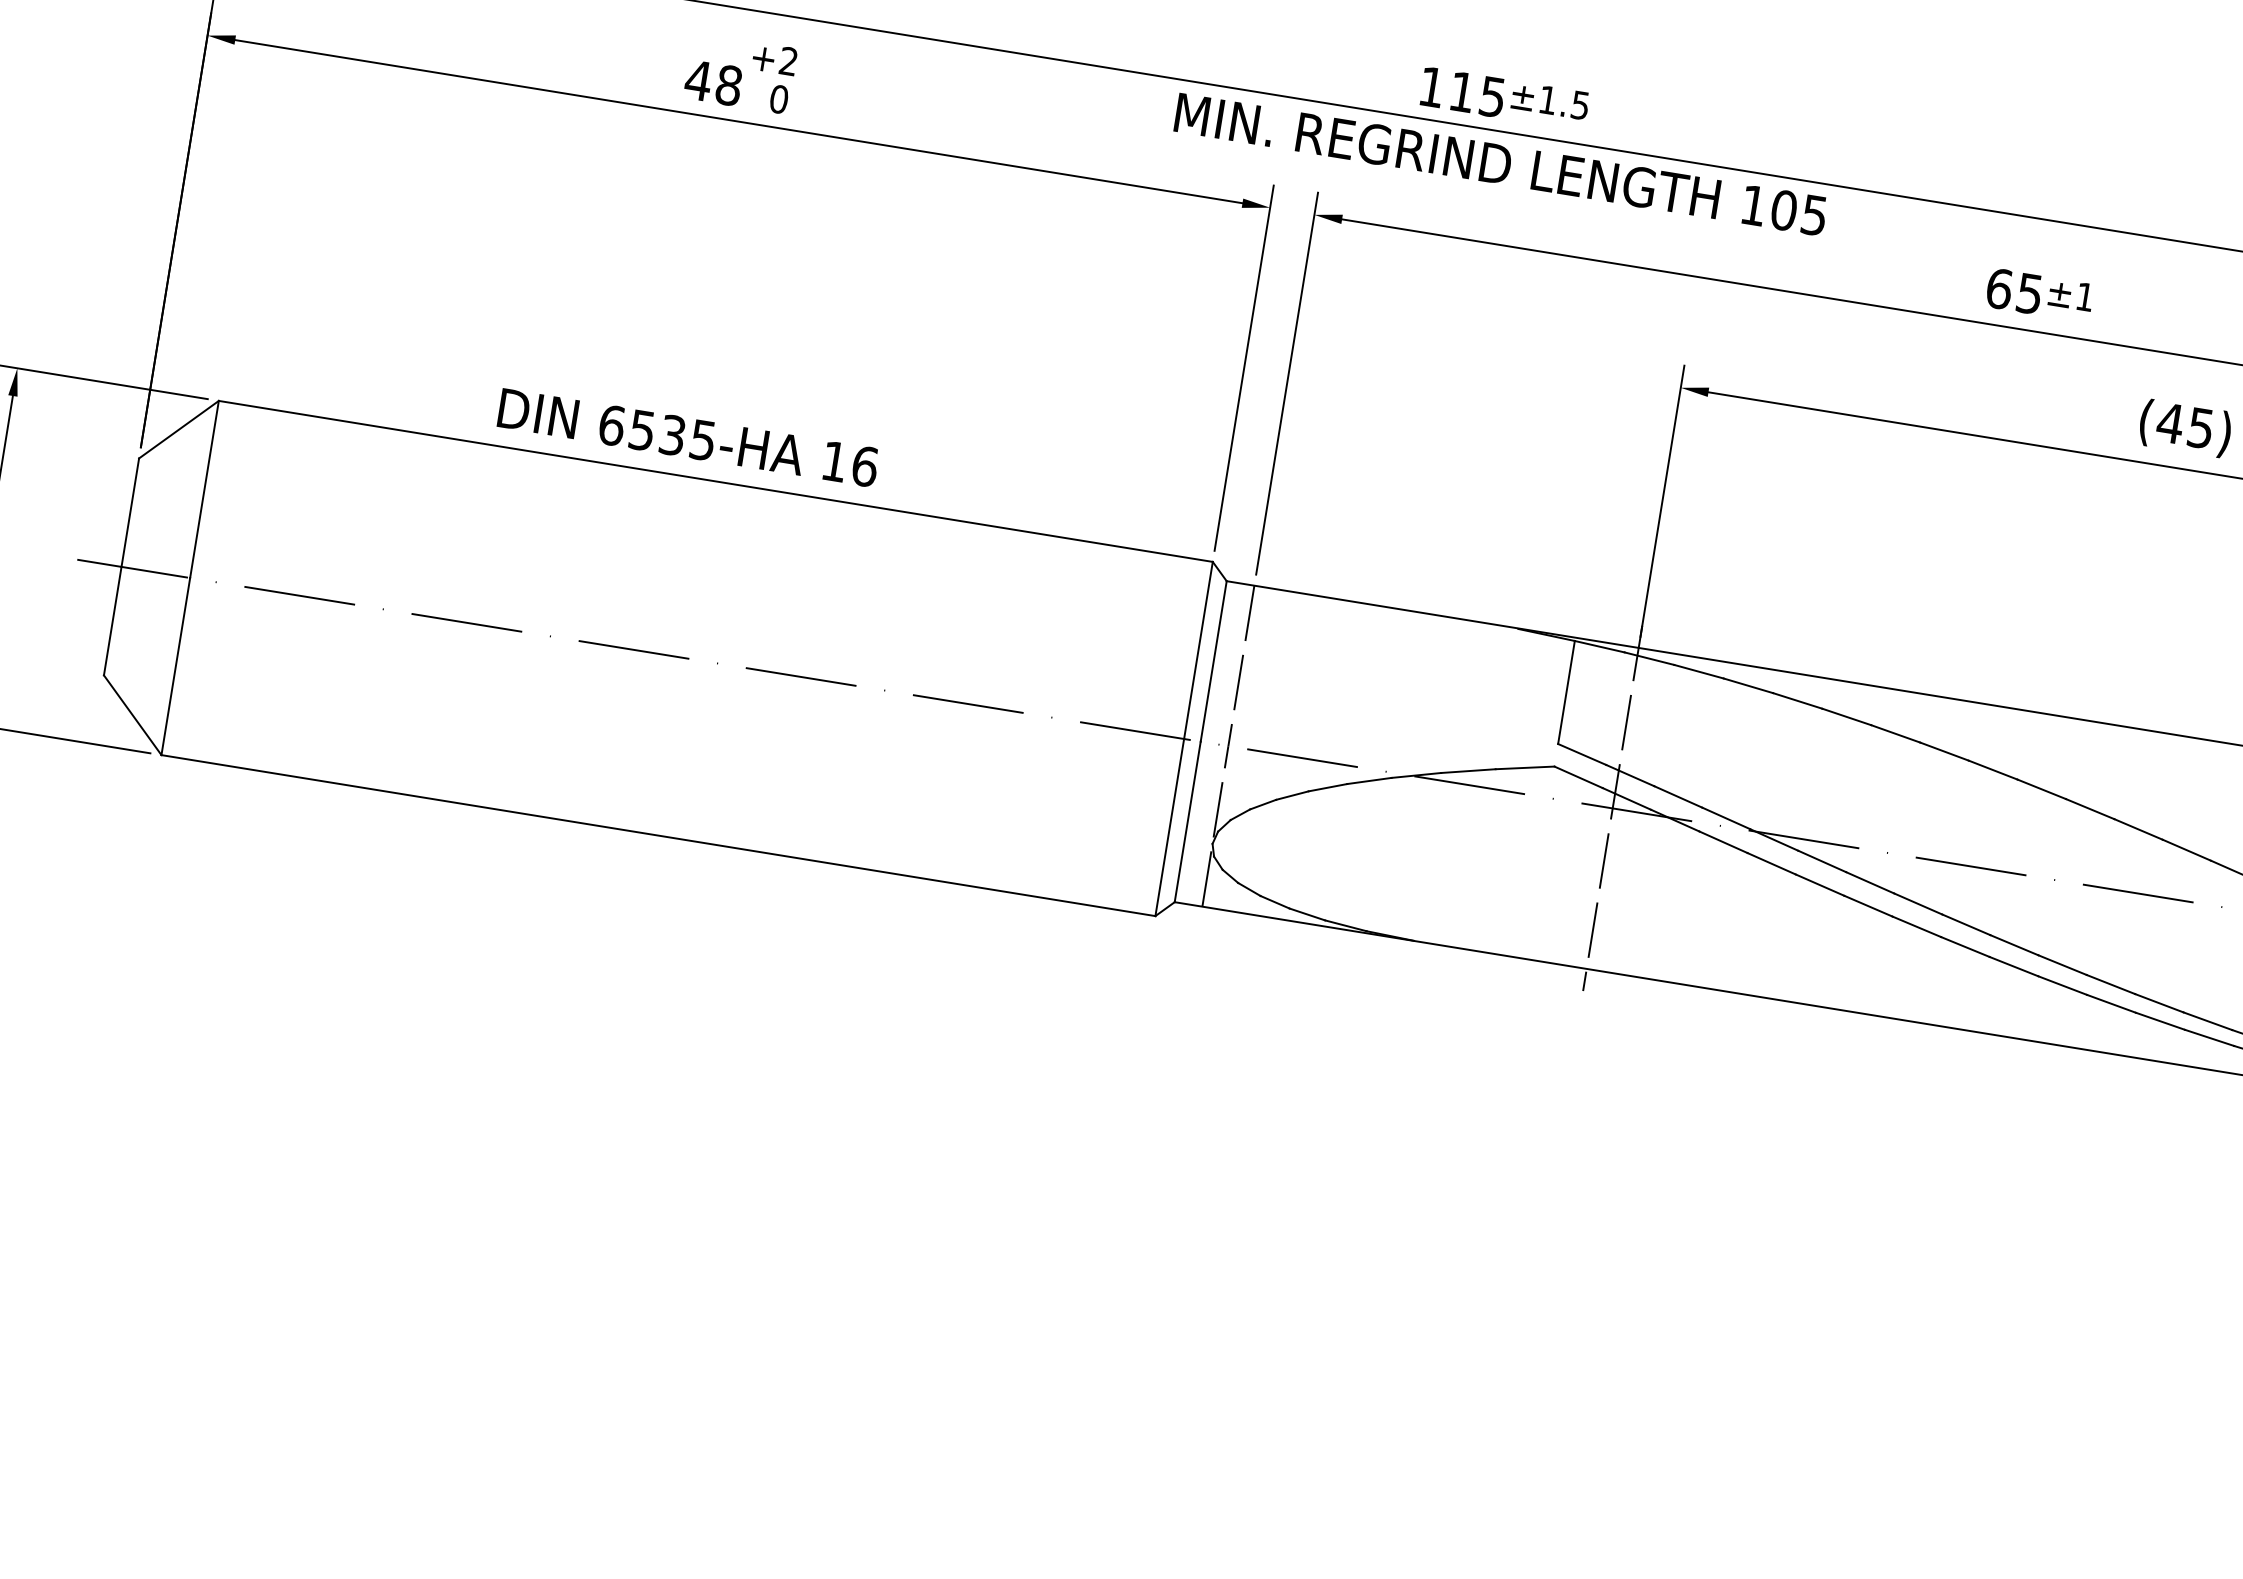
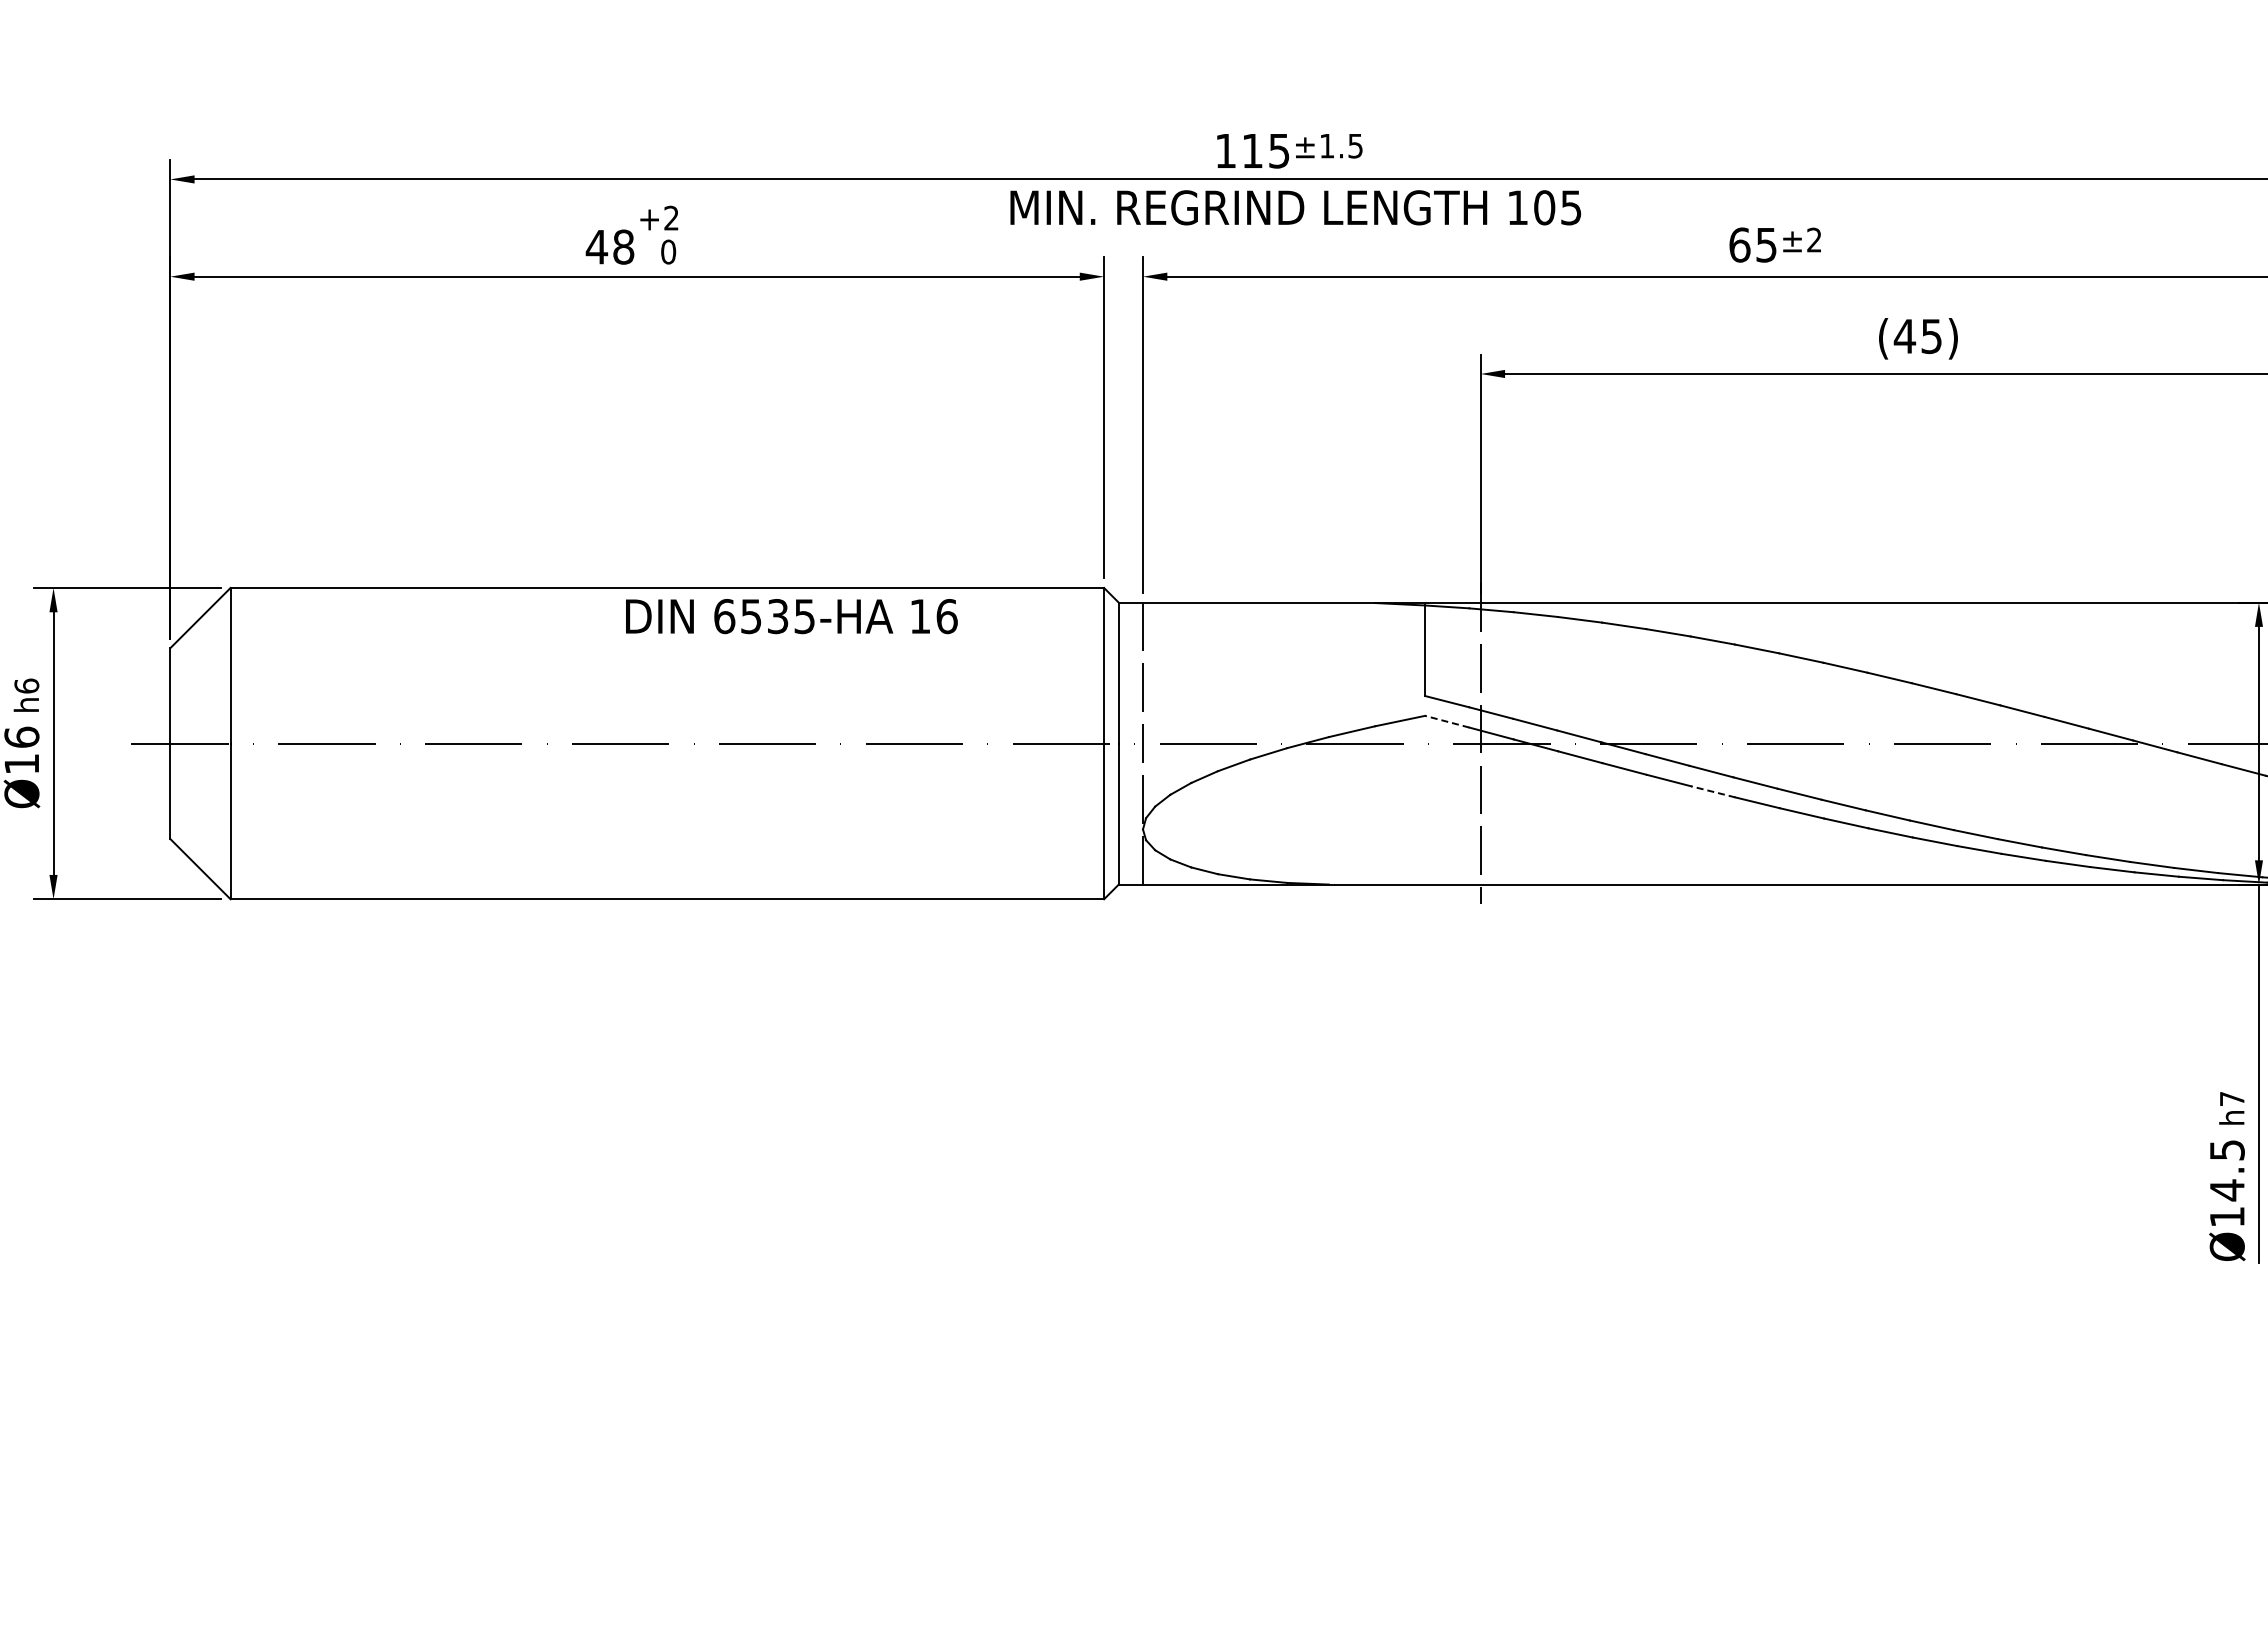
text: (2085, 296) -> (1814, 239), ±1 -> ±2
text: (688, 437) -> (791, 616), moved
line: (1578, 777) -> (1447, 721), solid -> dashed
line: (1868, 905) -> (1713, 791), solid -> dashed

